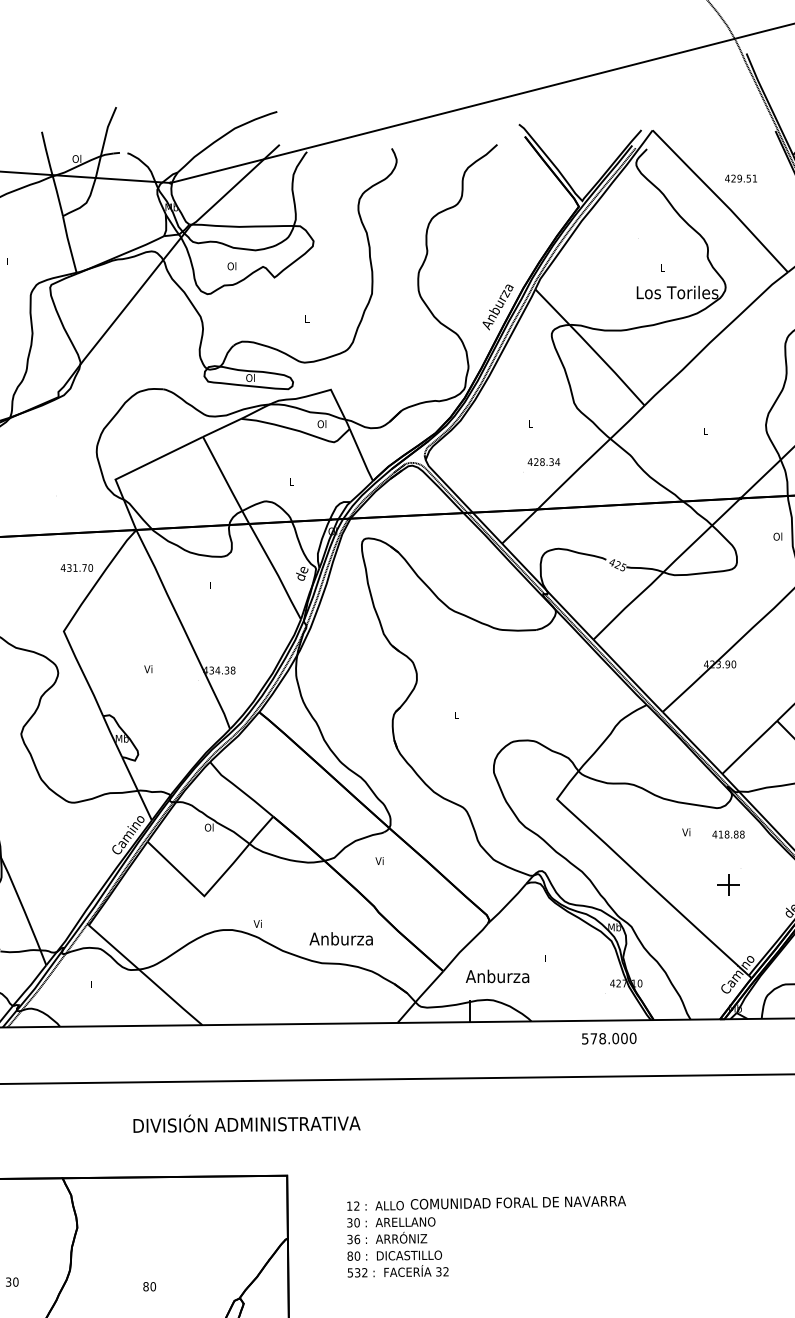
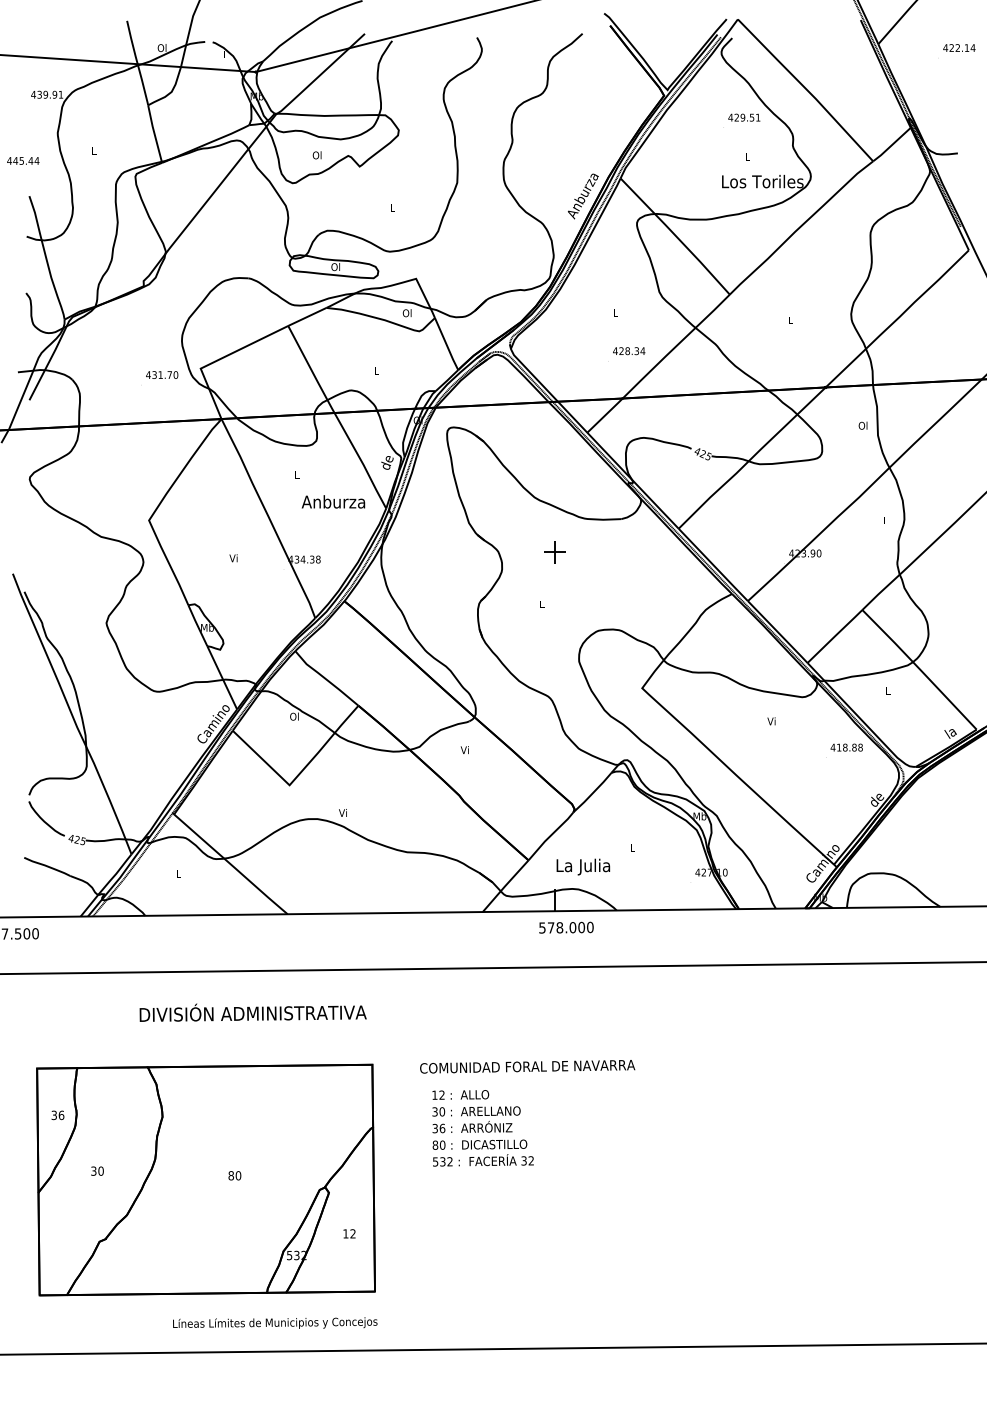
text: (741, 178) -> (744, 117), moved
text: (77, 567) -> (162, 374), moved
text: (728, 834) -> (846, 747), moved
part: (728, 885) -> (554, 552), moved
text: (341, 938) -> (333, 501), moved
text: (497, 977) -> (582, 866), Anburza -> La Julia
text: (609, 1038) -> (566, 927), moved
text: (246, 1123) -> (252, 1012), moved
text: (518, 1202) -> (527, 1066), moved

